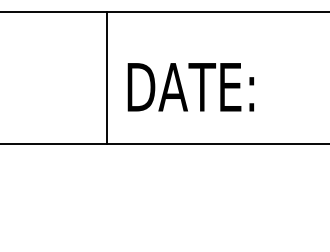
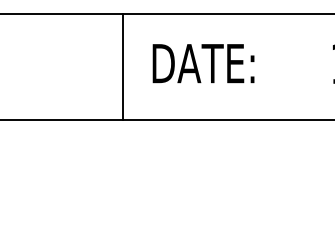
line: (106, 77) -> (122, 66), moved
text: (190, 87) -> (203, 63), moved

